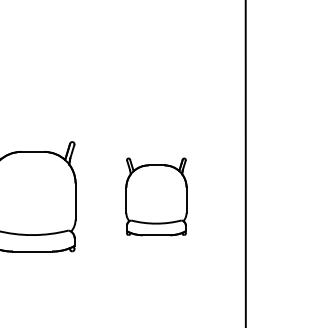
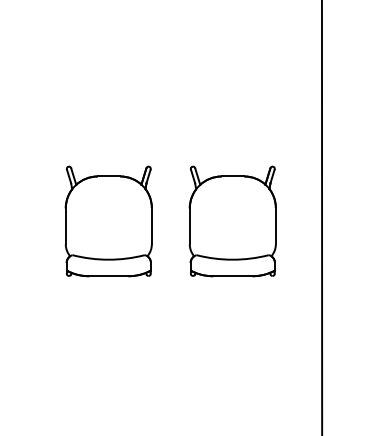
part: (156, 196) -> (232, 221), size x1.43

